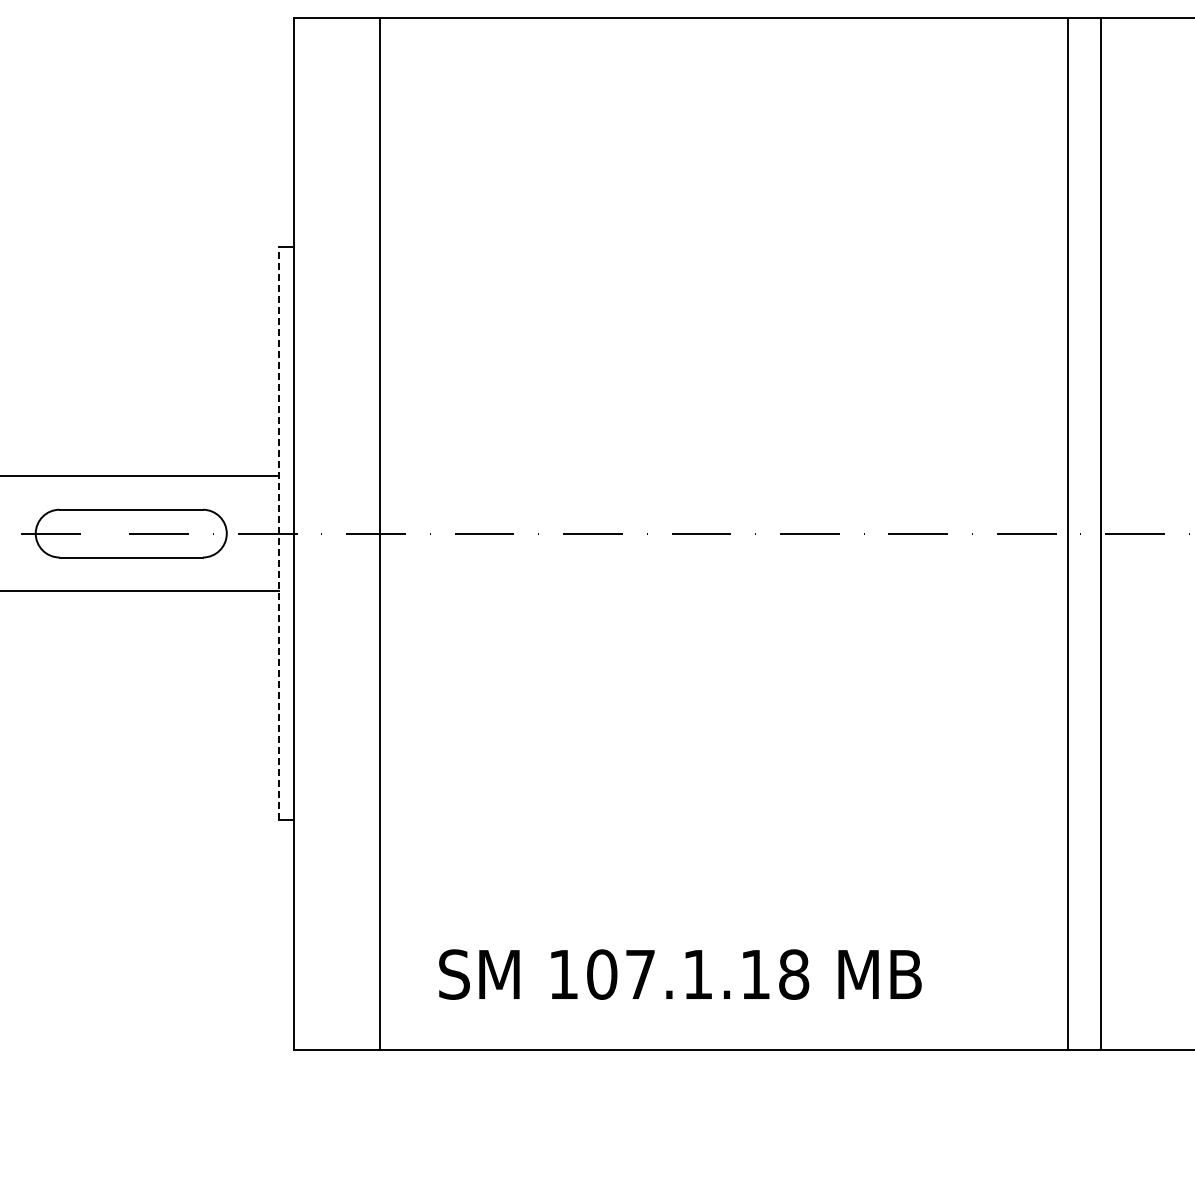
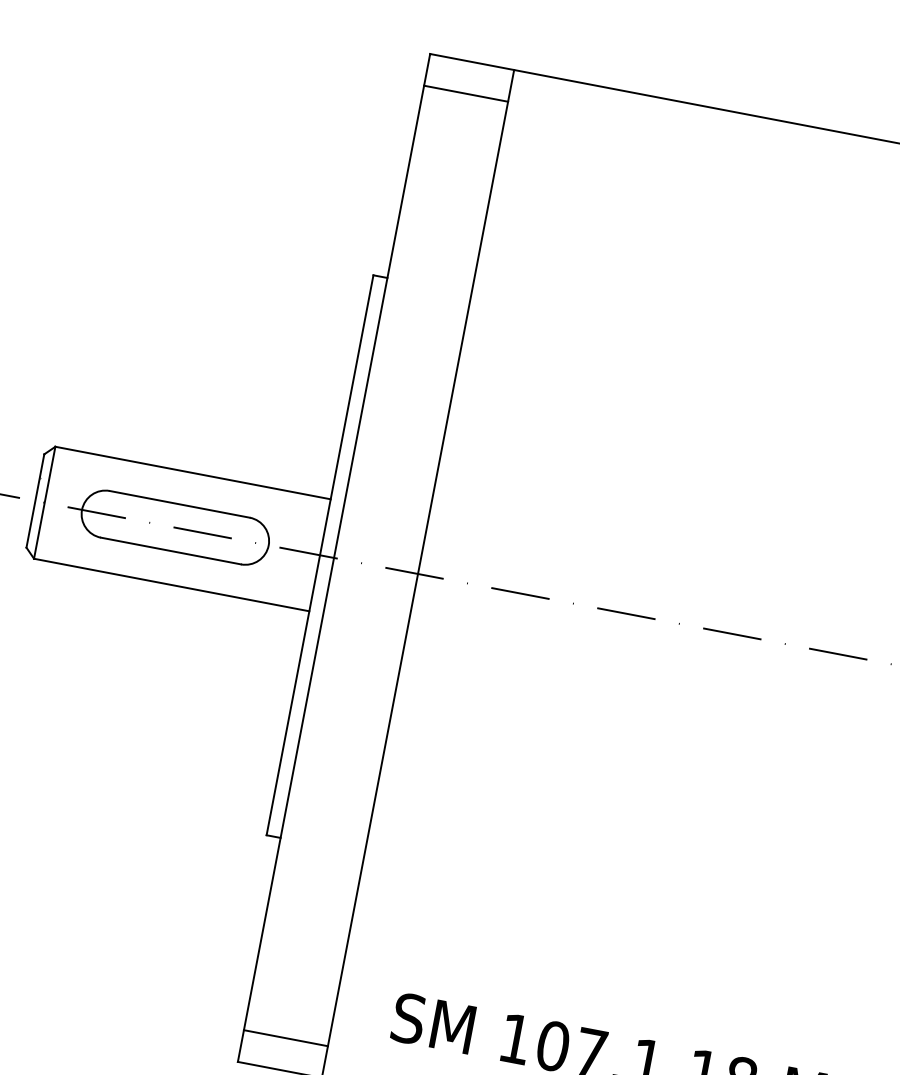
line: (336, 50) -> (465, 93), added
line: (279, 533) -> (320, 555), dashed -> solid
line: (336, 1017) -> (285, 1038), added

